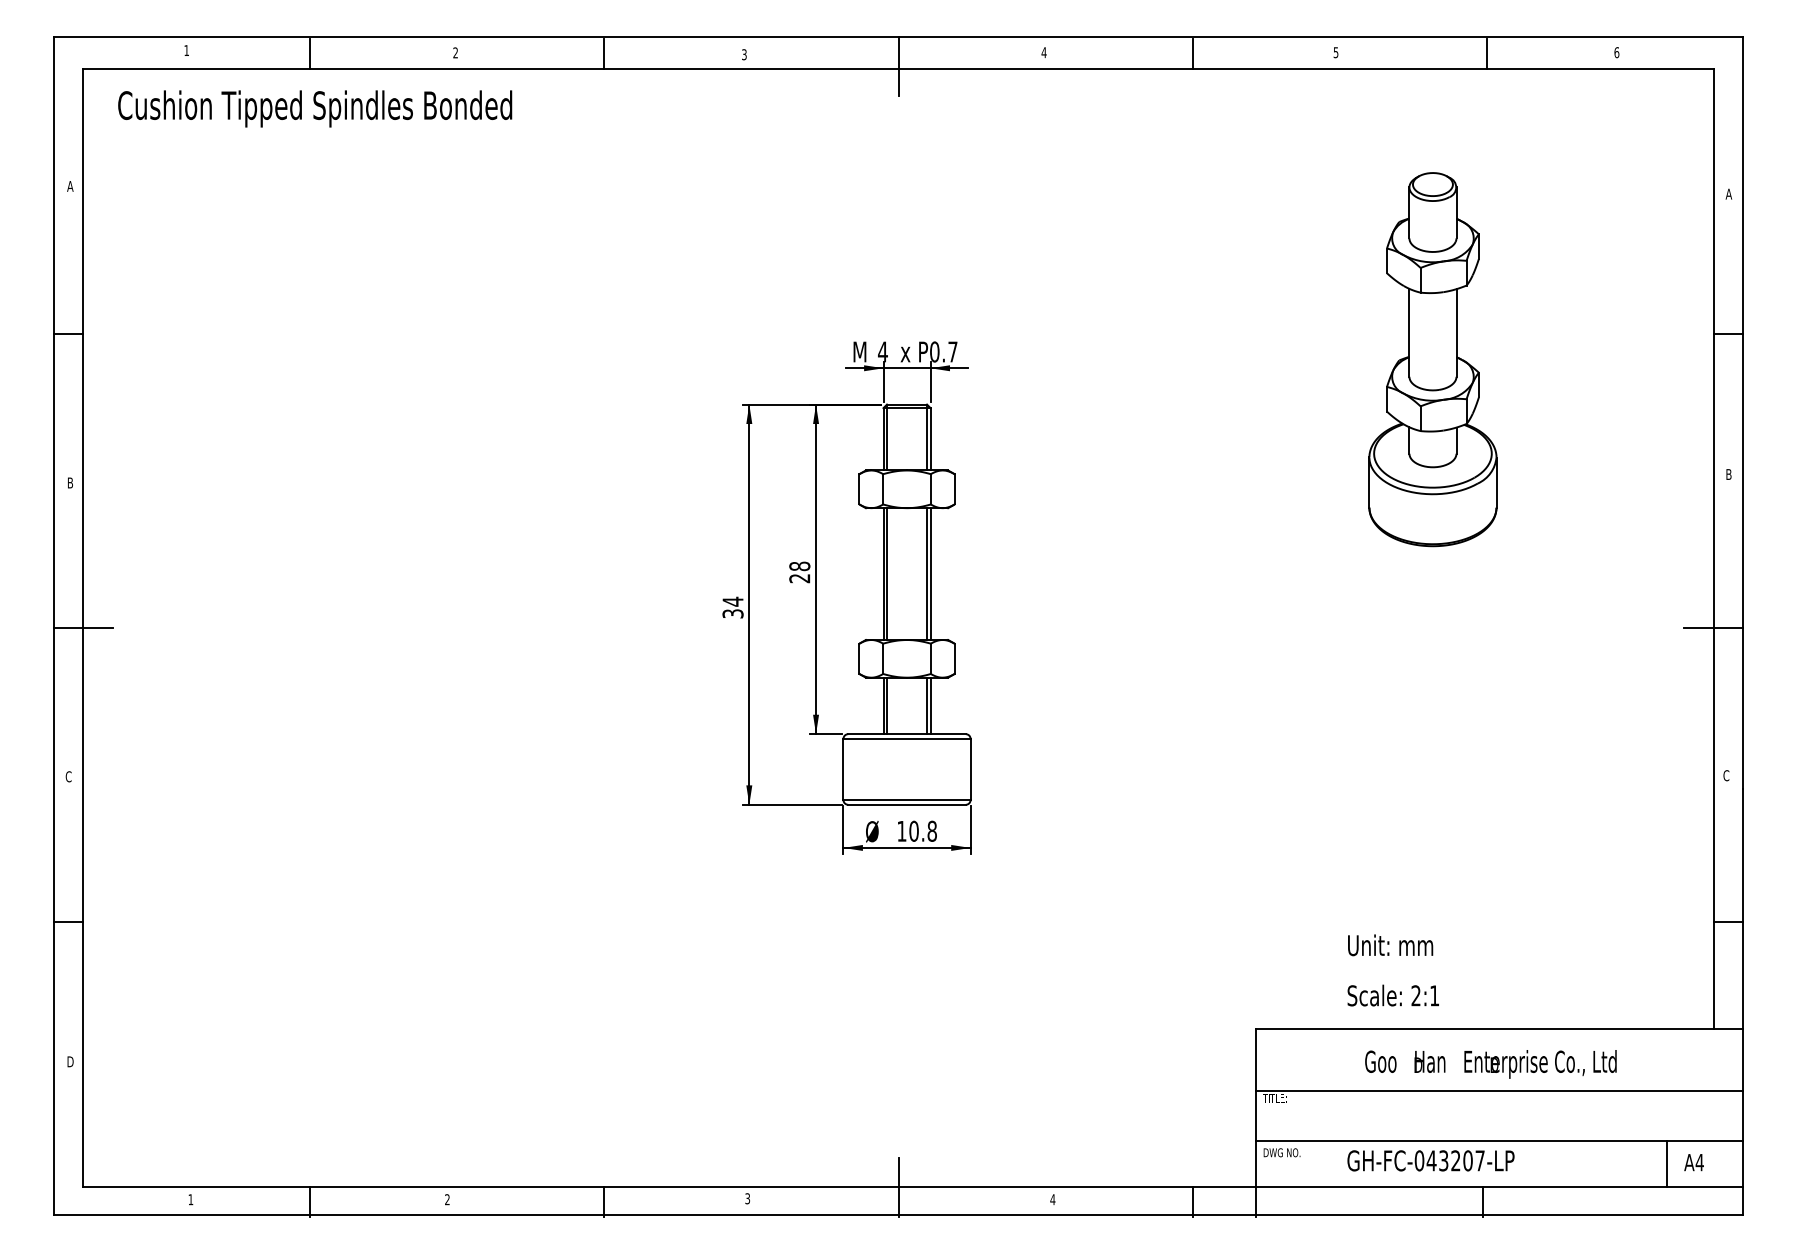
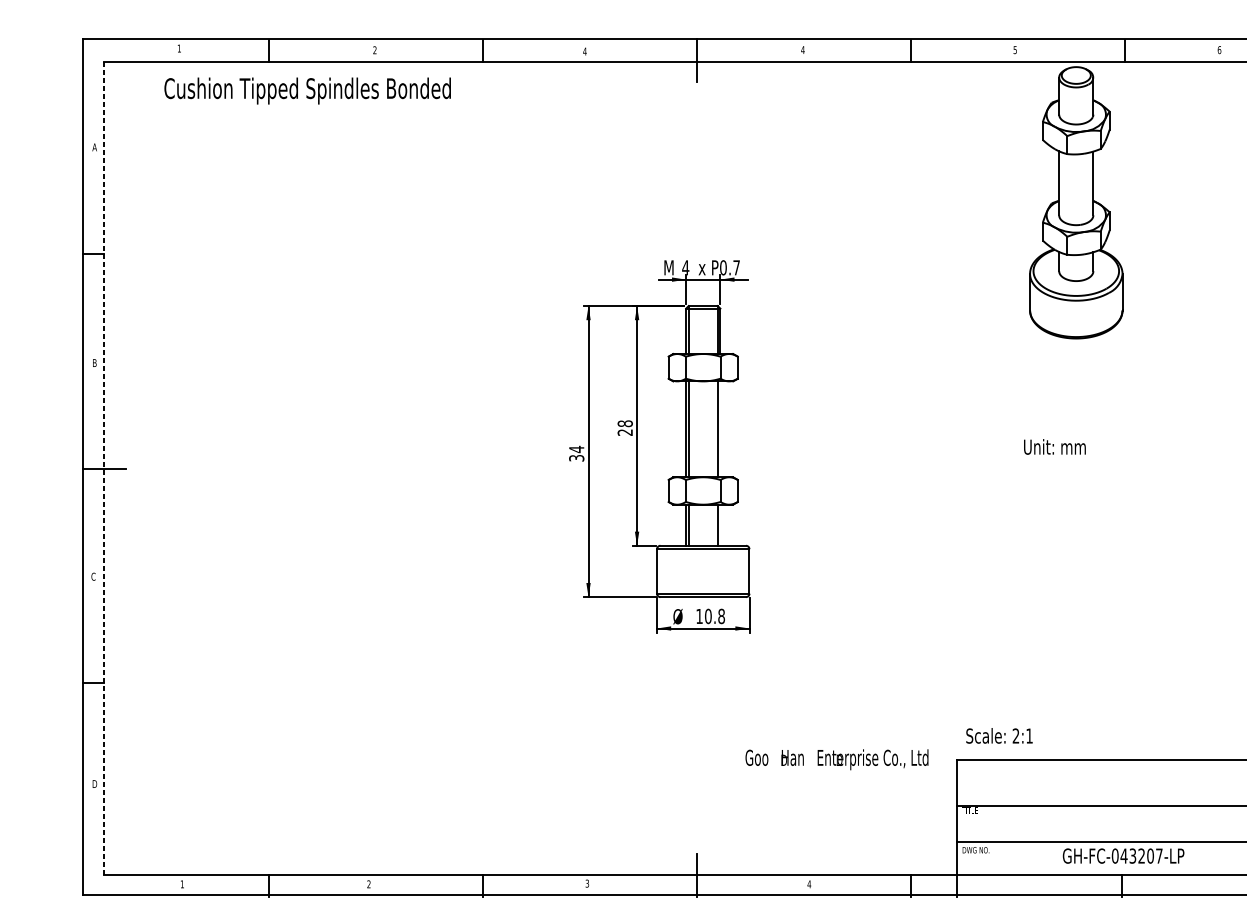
text: (743, 54) -> (584, 51), 3 -> 4
text: (315, 108) -> (307, 90), moved
part: (1432, 359) -> (1075, 202), moved
line: (930, 574) -> (720, 429), removed
line: (83, 628) -> (104, 468), solid -> dashed
line: (930, 705) -> (720, 524), removed
text: (1390, 945) -> (1054, 447), moved
text: (1392, 995) -> (998, 735), moved
text: (1490, 1064) -> (836, 759), moved
text: (1430, 1160) -> (1123, 855), moved

